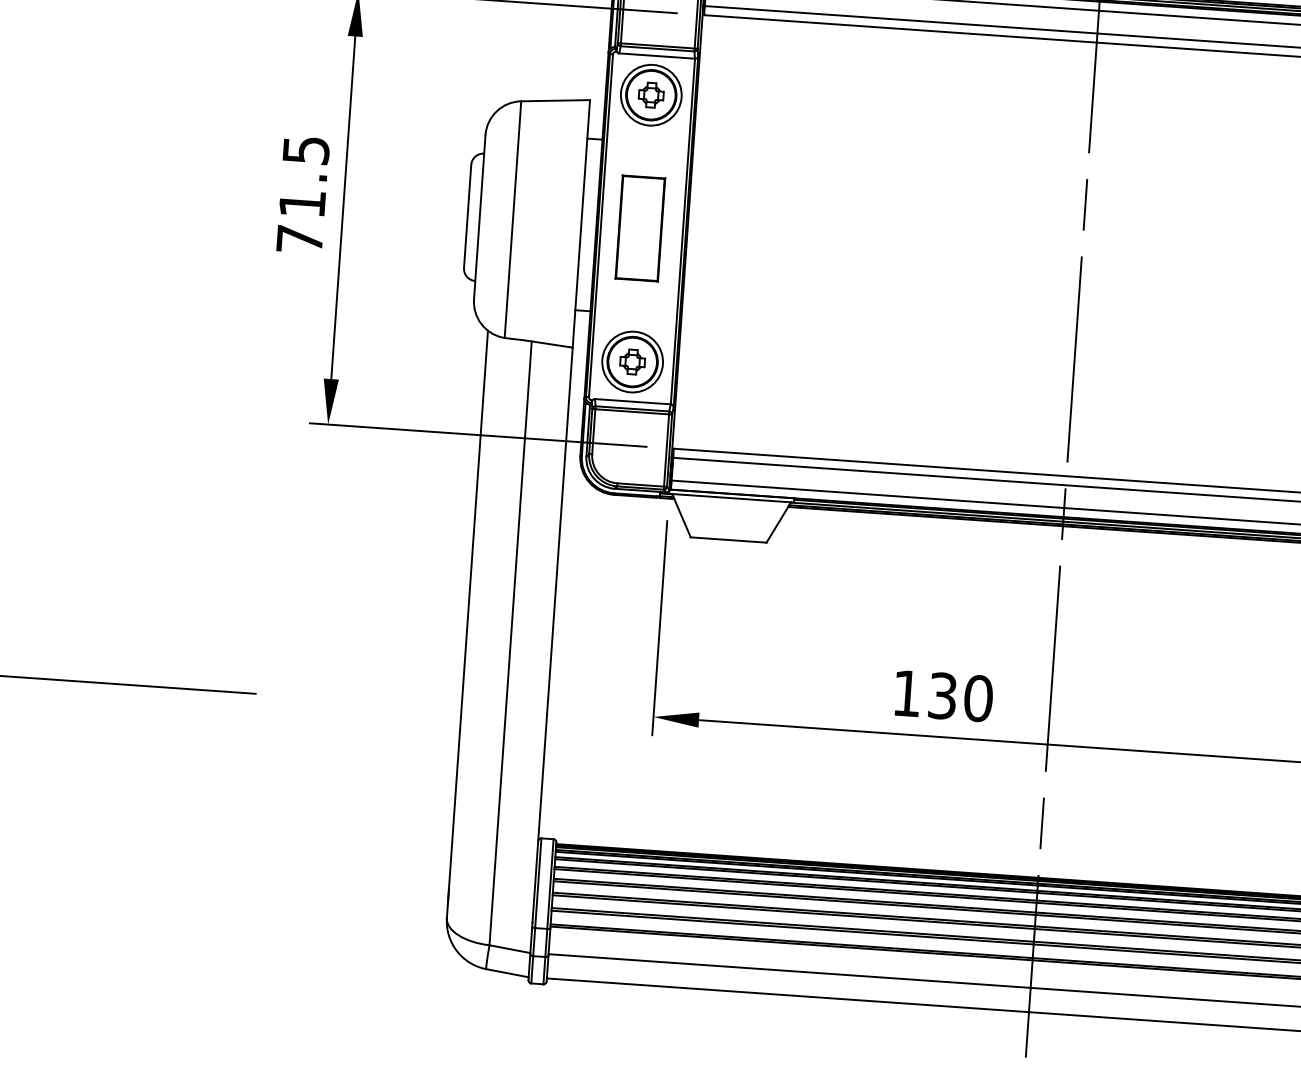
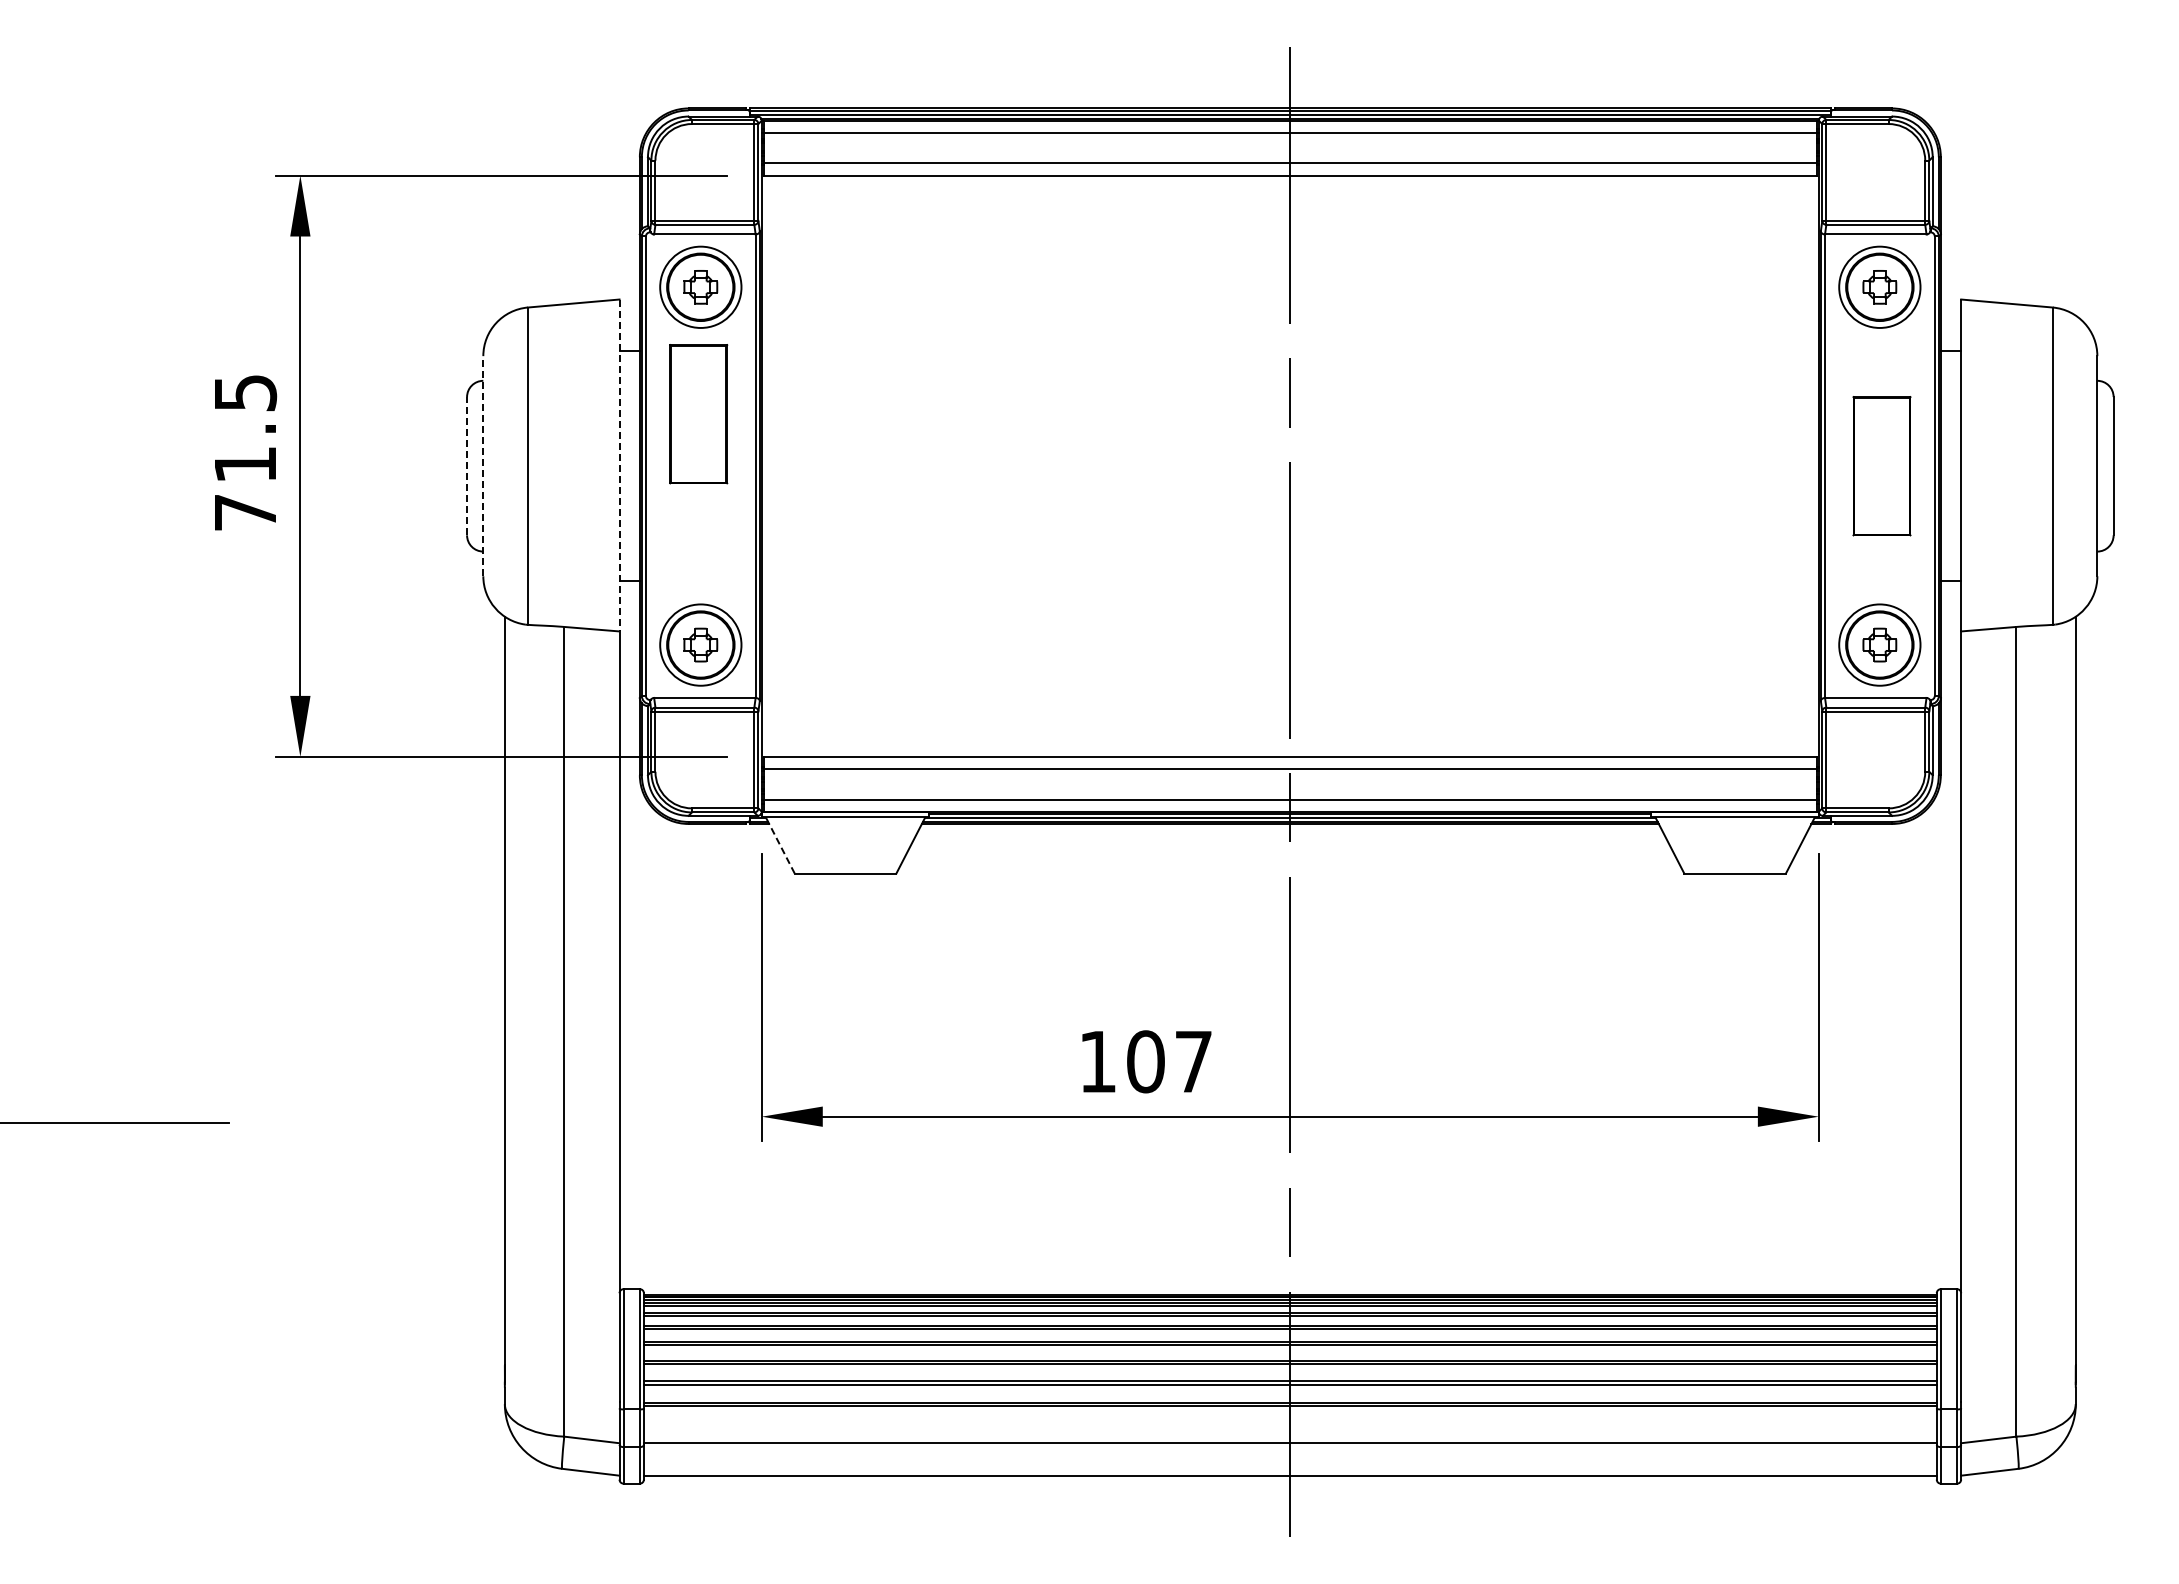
line: (467, 215) -> (467, 465), solid -> dashed
line: (479, 216) -> (483, 465), solid -> dashed
line: (581, 223) -> (619, 465), solid -> dashed
part: (640, 228) -> (698, 414), moved
line: (681, 515) -> (780, 845), solid -> dashed
text: (960, 697) -> (1169, 1061), 130 -> 107

